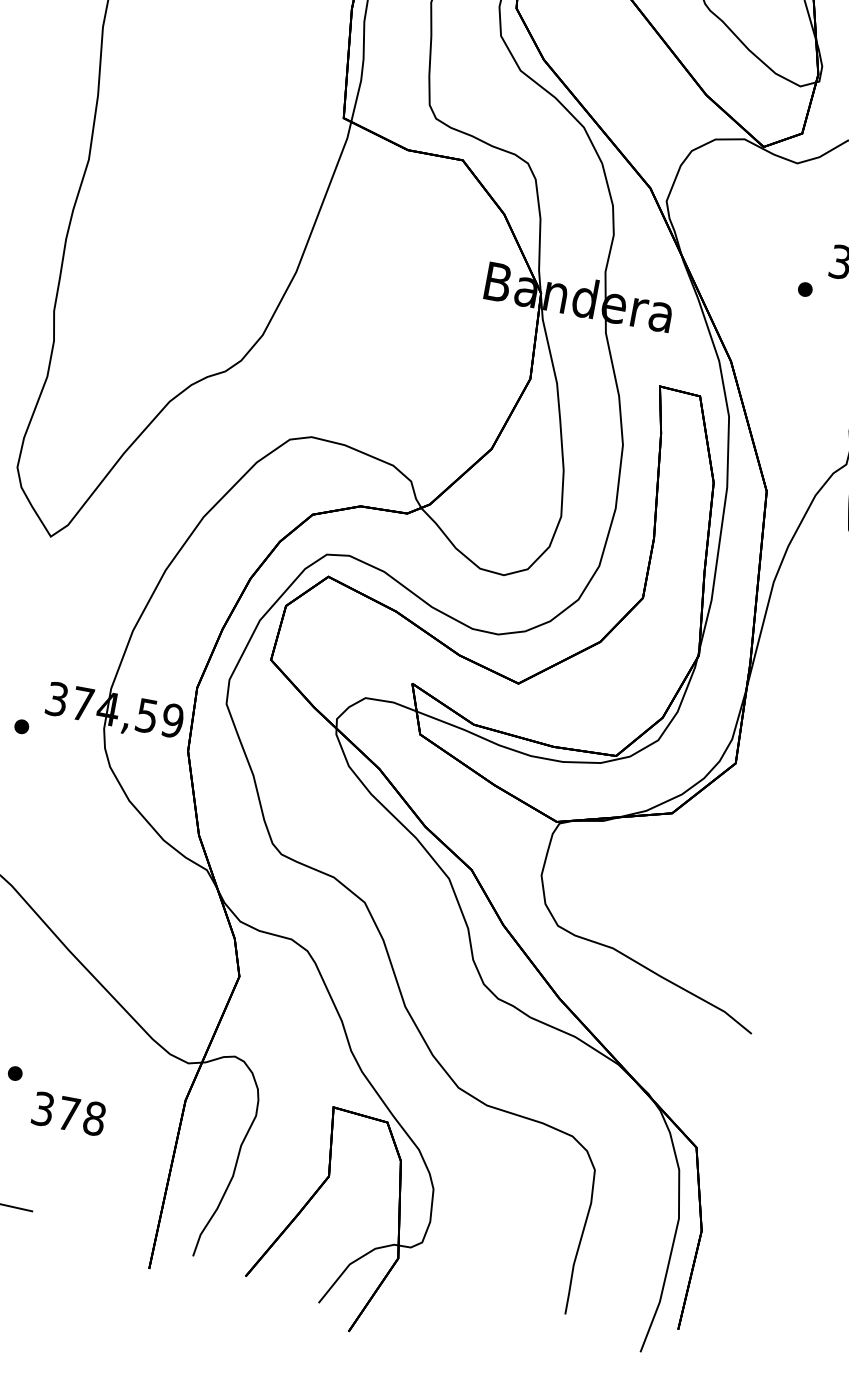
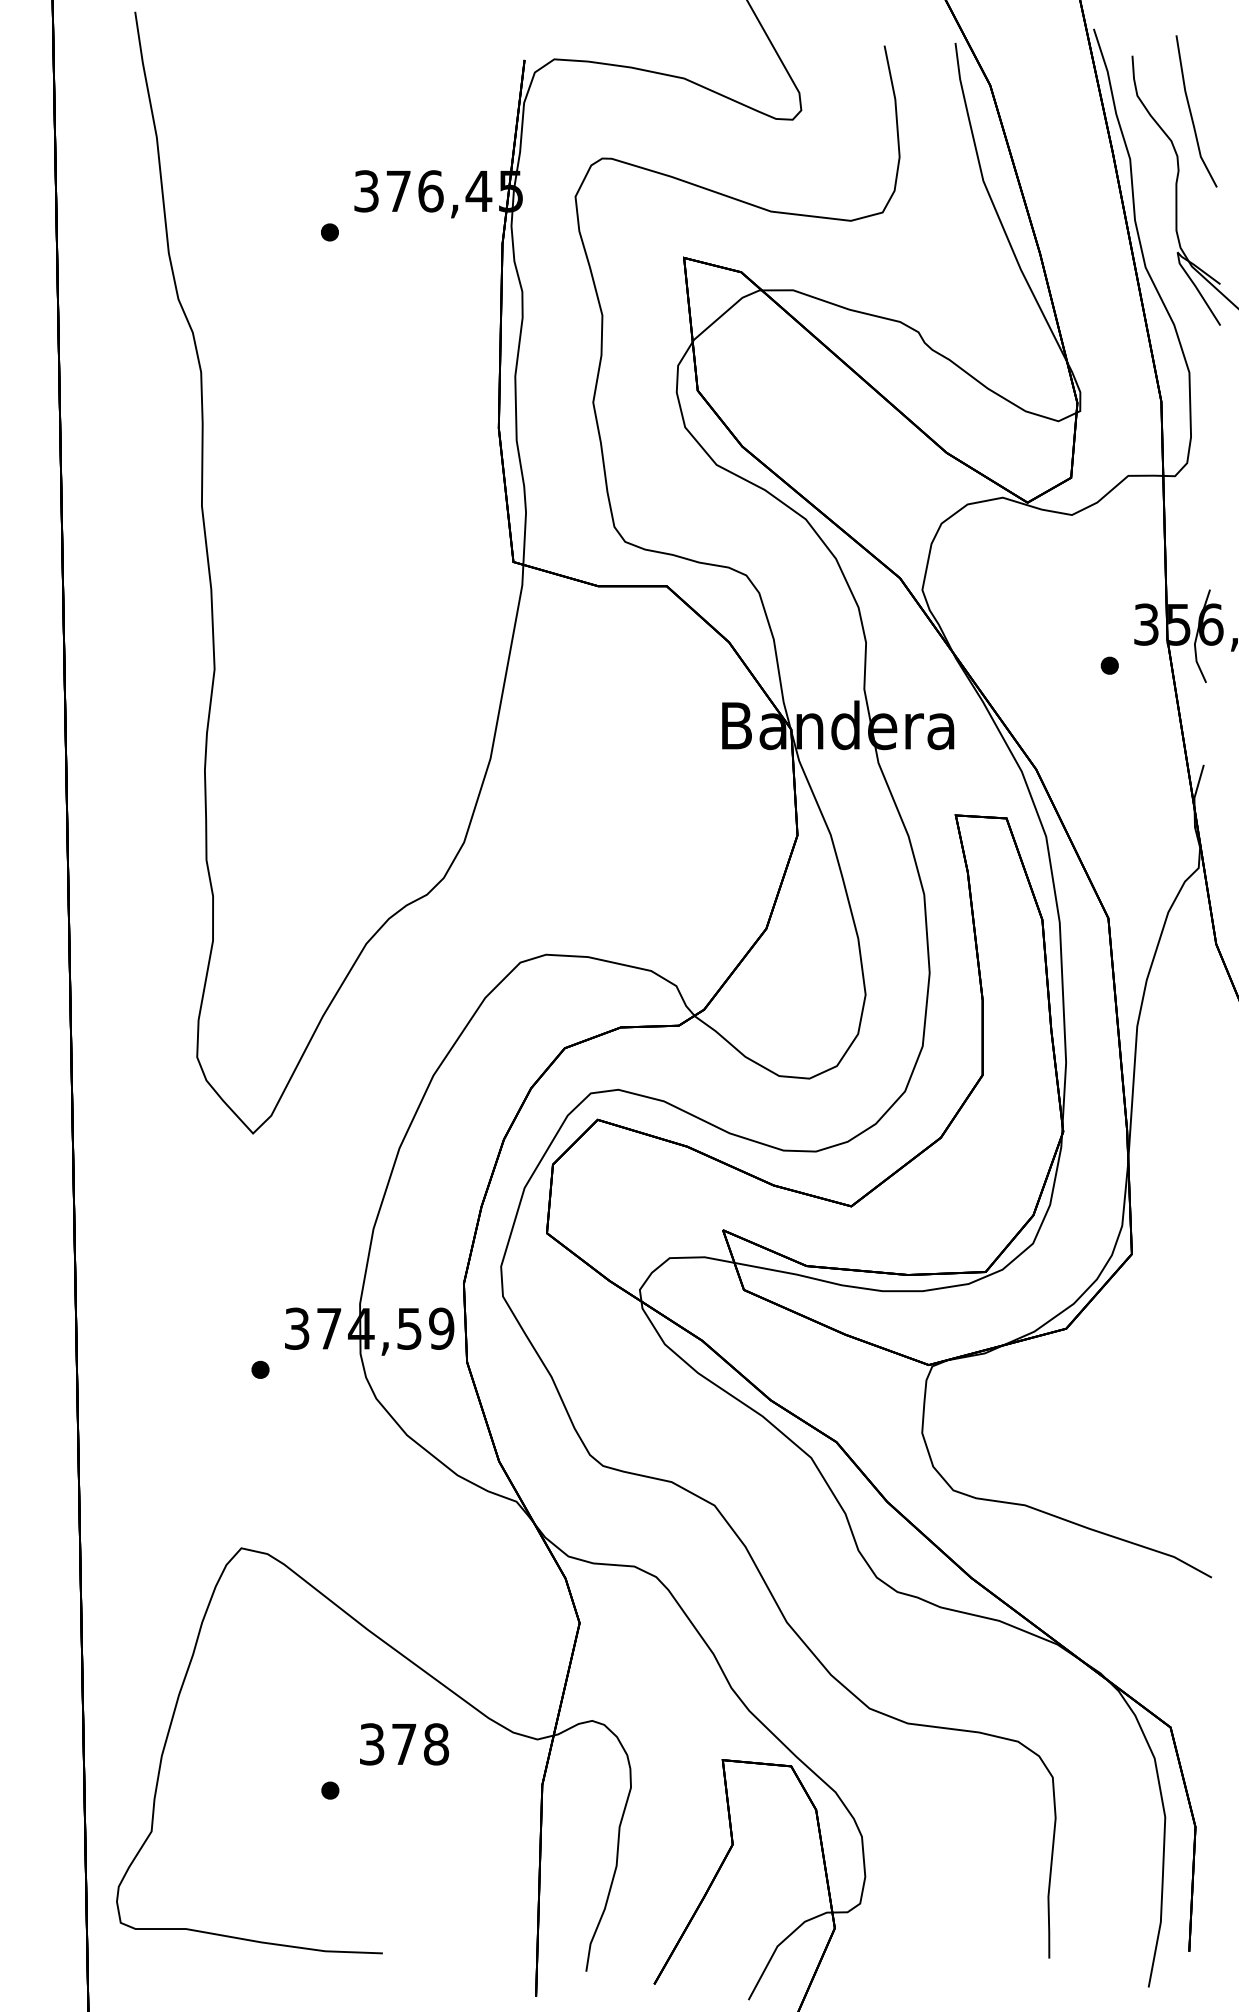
text: (69, 1114) -> (404, 1744), moved

